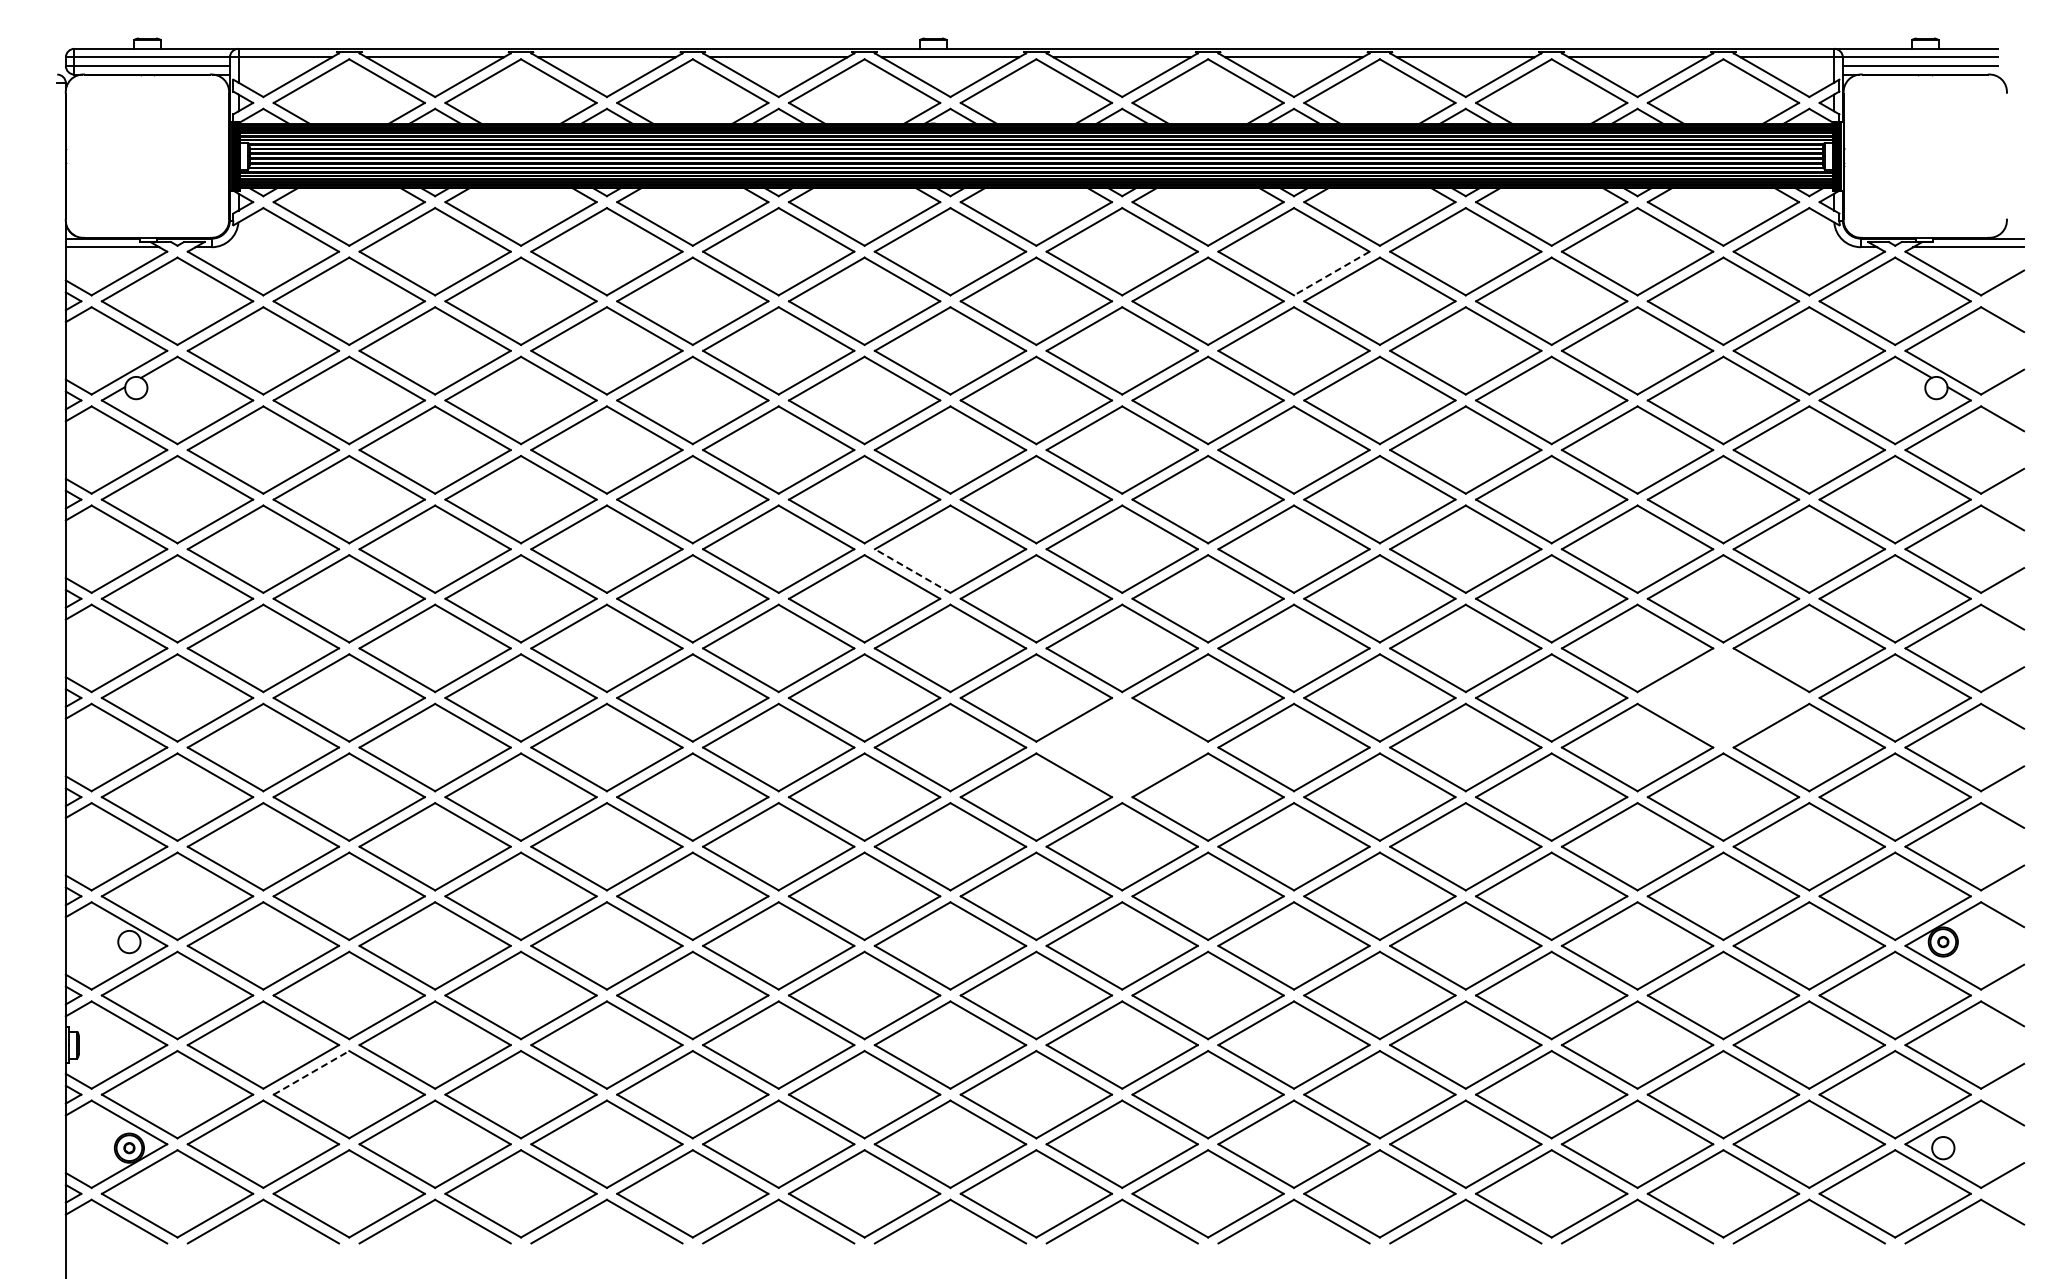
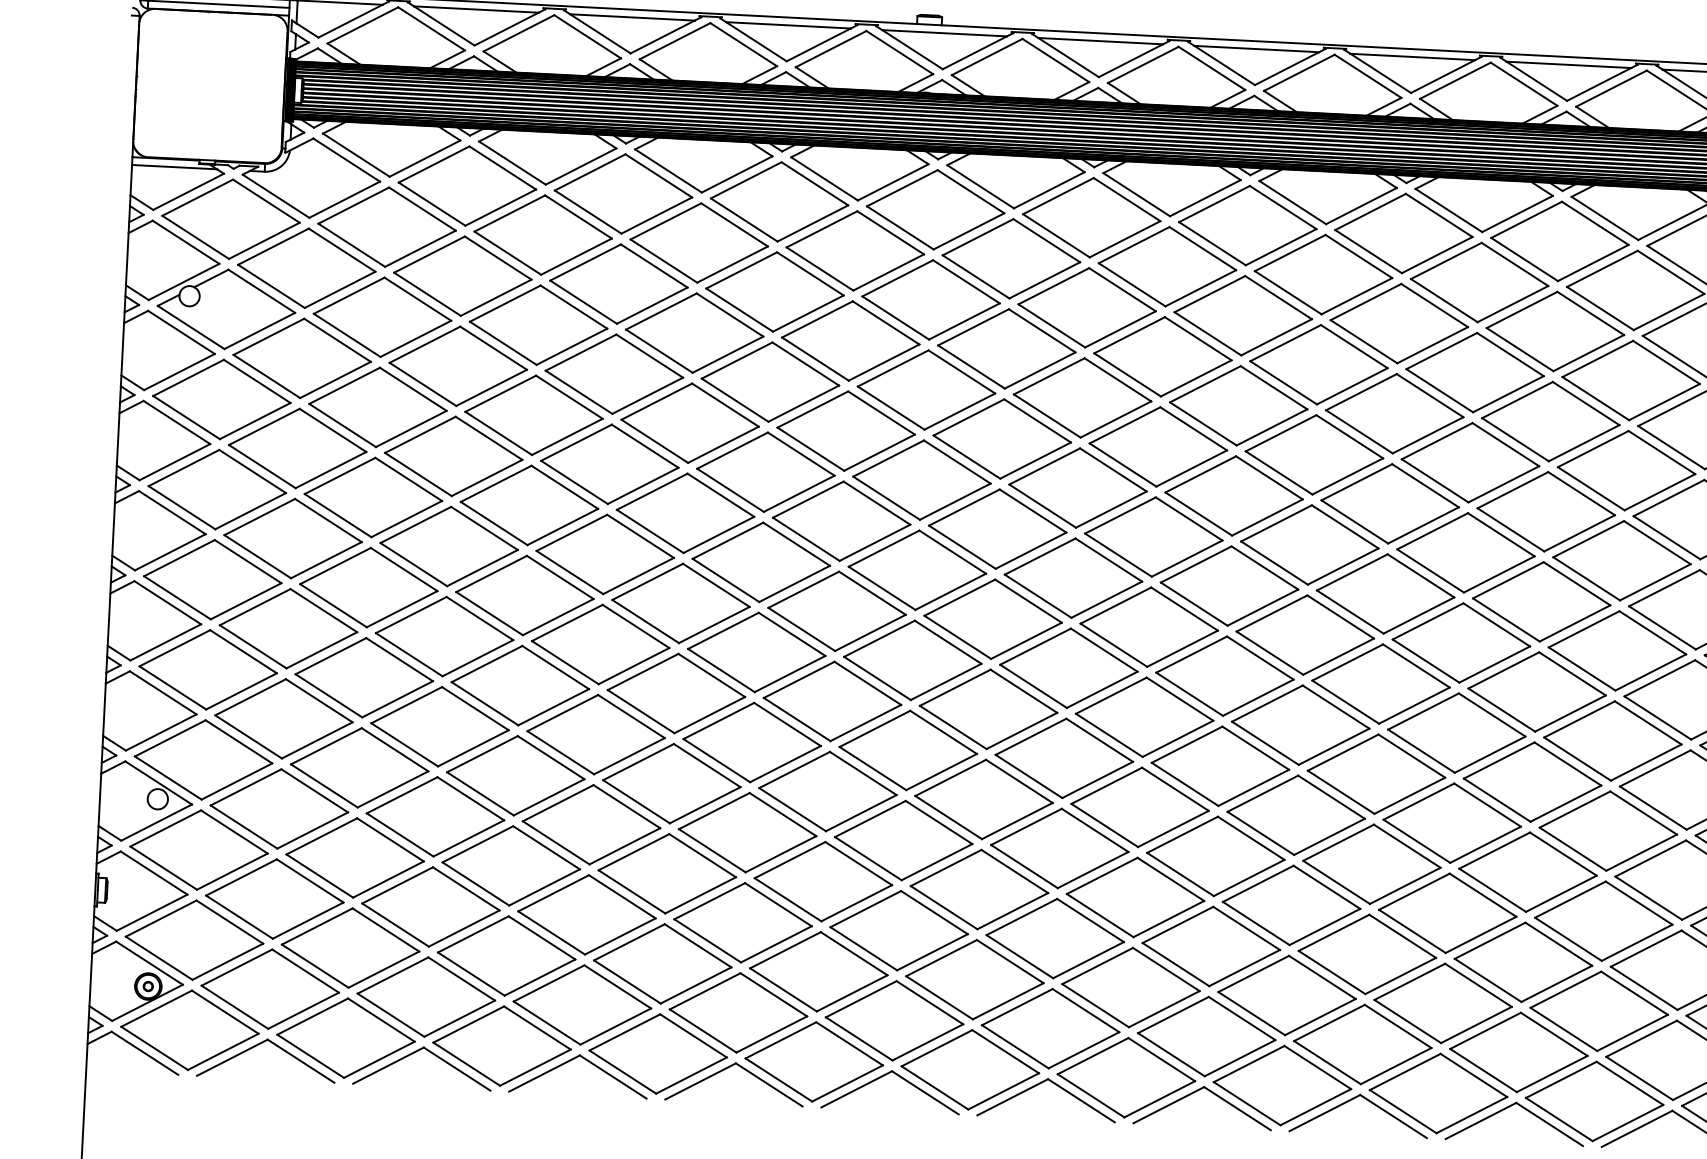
line: (1331, 273) -> (1280, 247), dashed -> solid
line: (912, 571) -> (886, 498), dashed -> solid
part: (1723, 697) -> (1617, 650), added
part: (1121, 747) -> (1068, 668), added
line: (311, 1072) -> (317, 926), dashed -> solid

